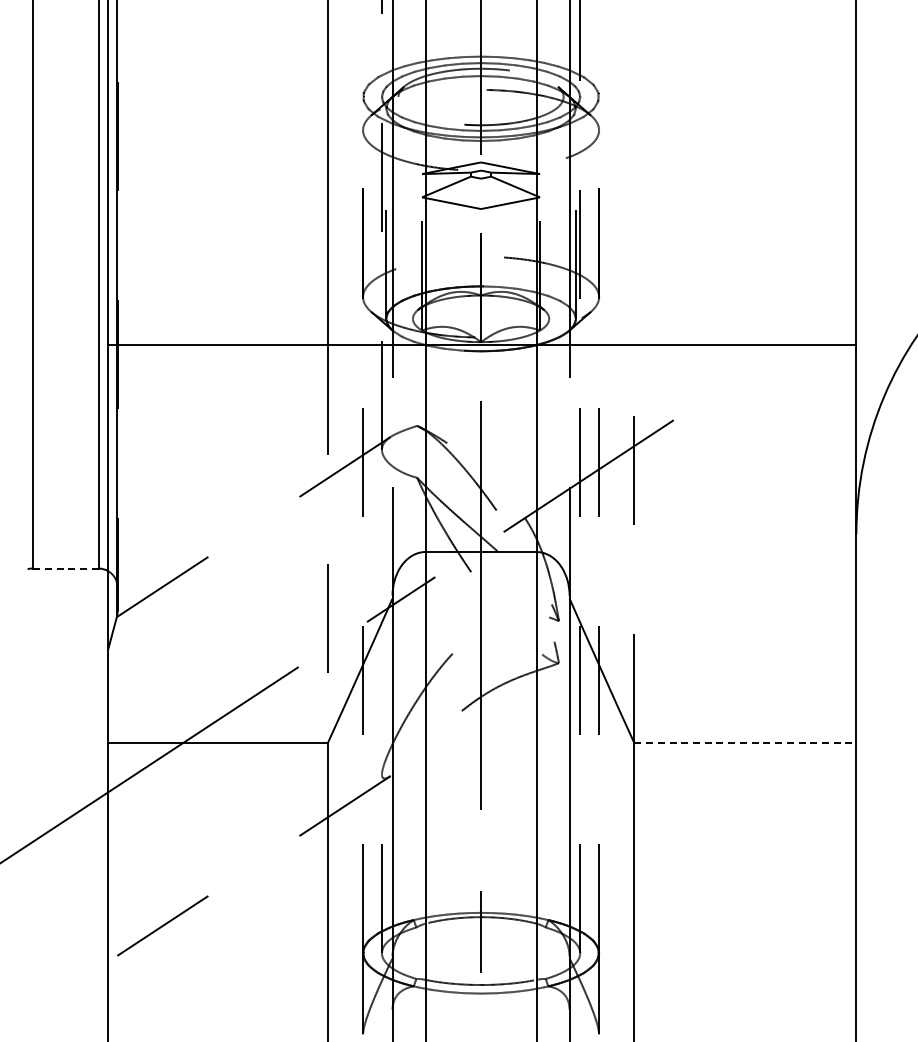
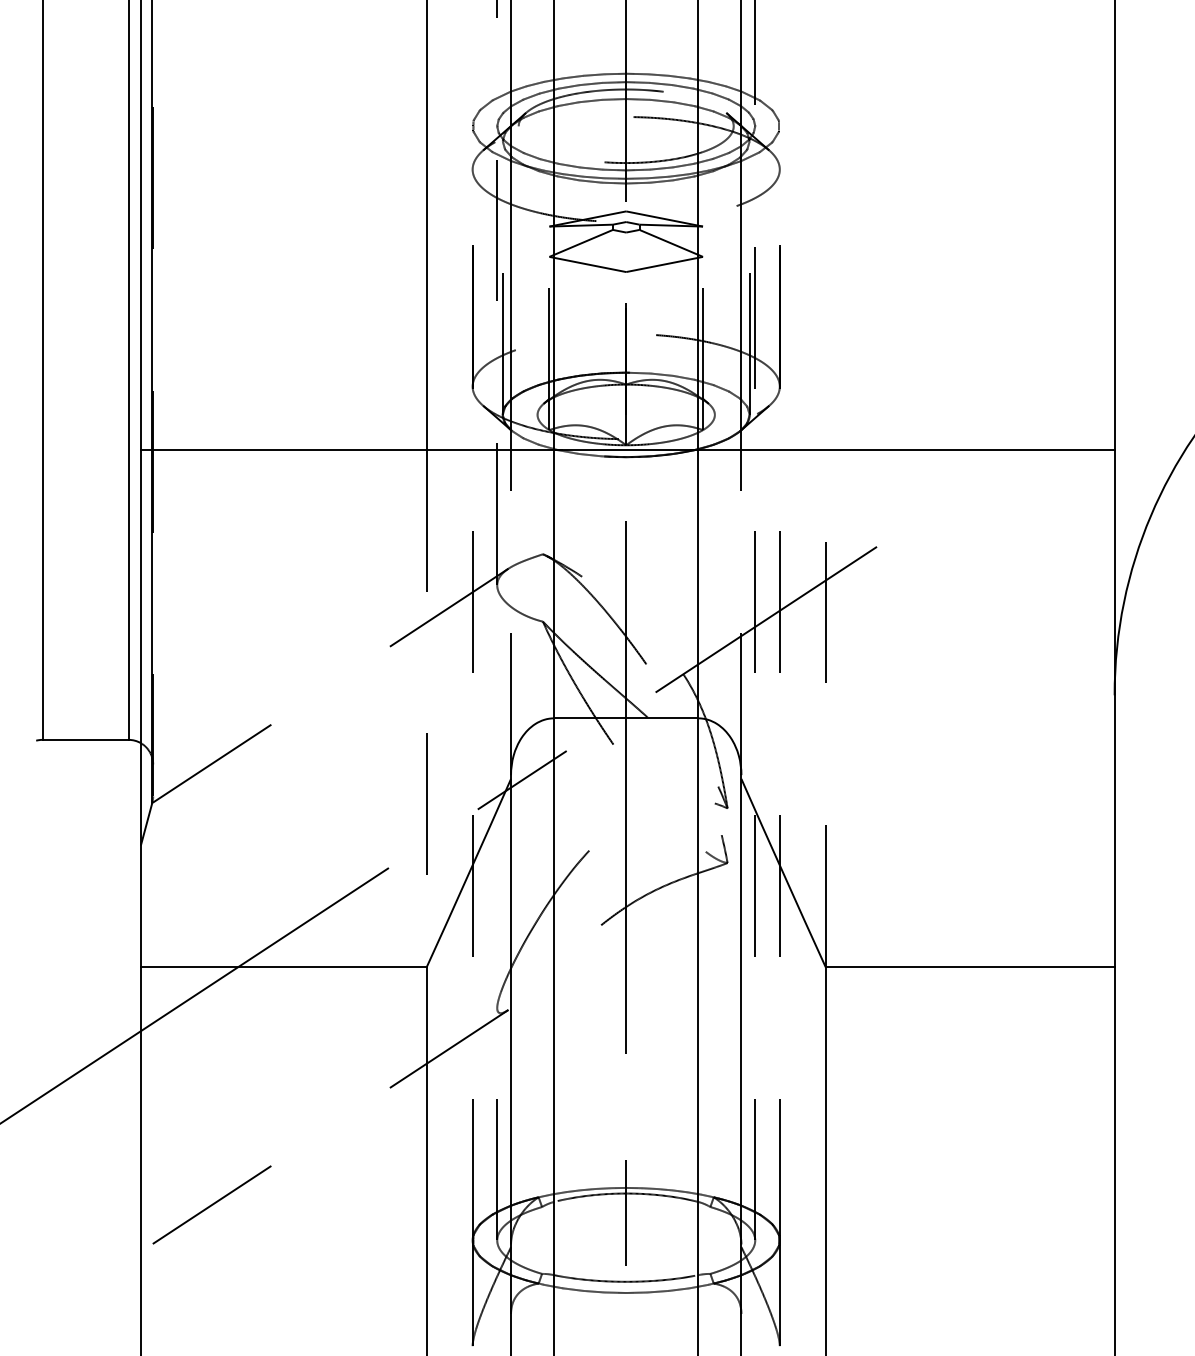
line: (65, 568) -> (85, 739), dashed -> solid
line: (745, 743) -> (970, 967), dashed -> solid

